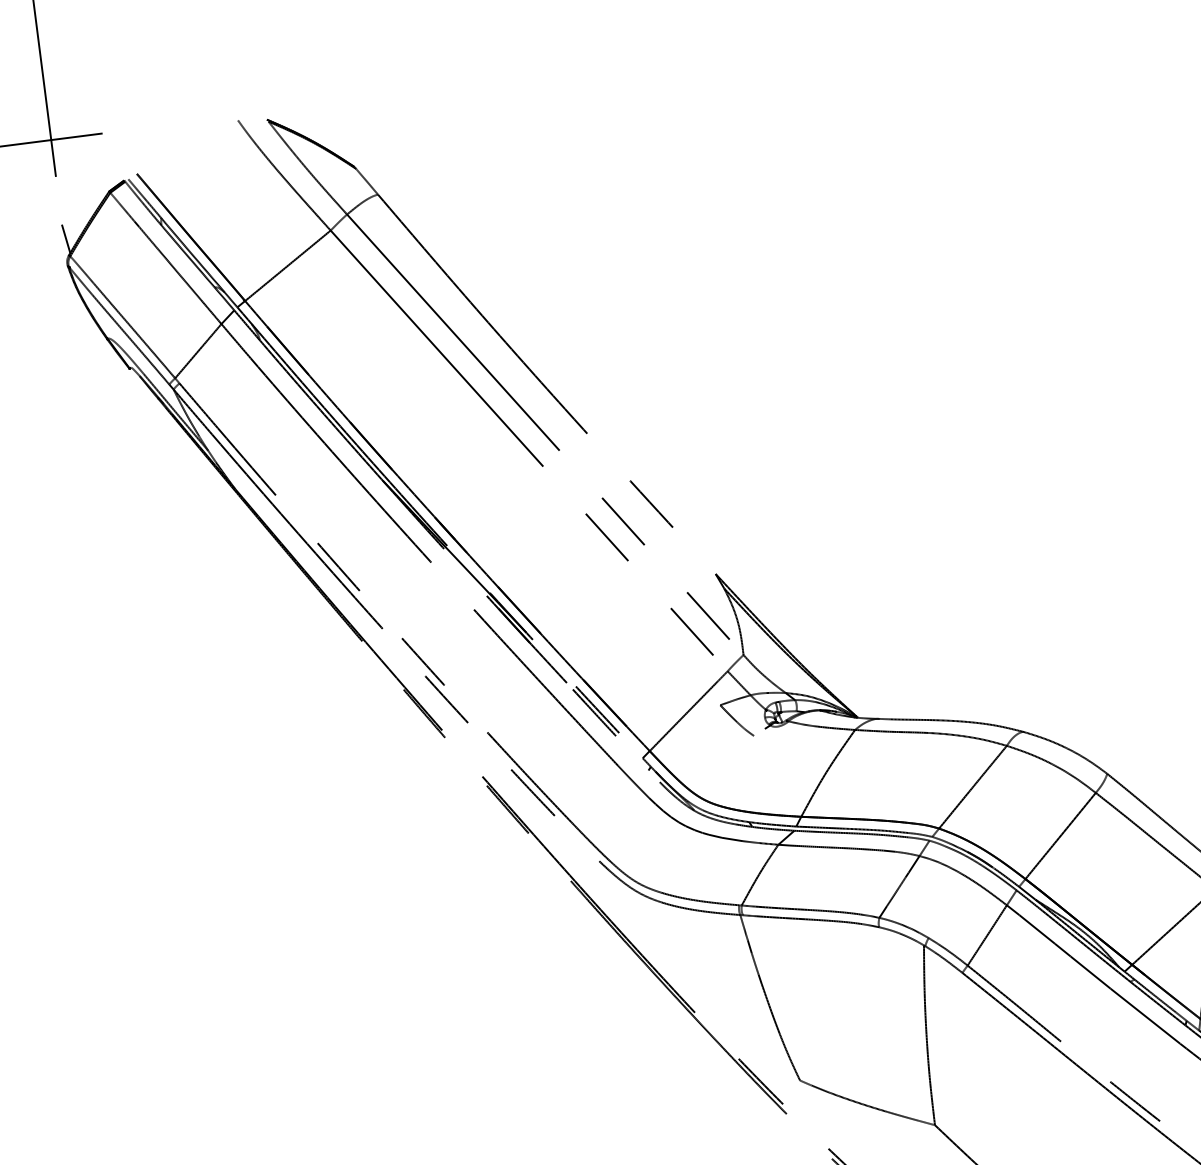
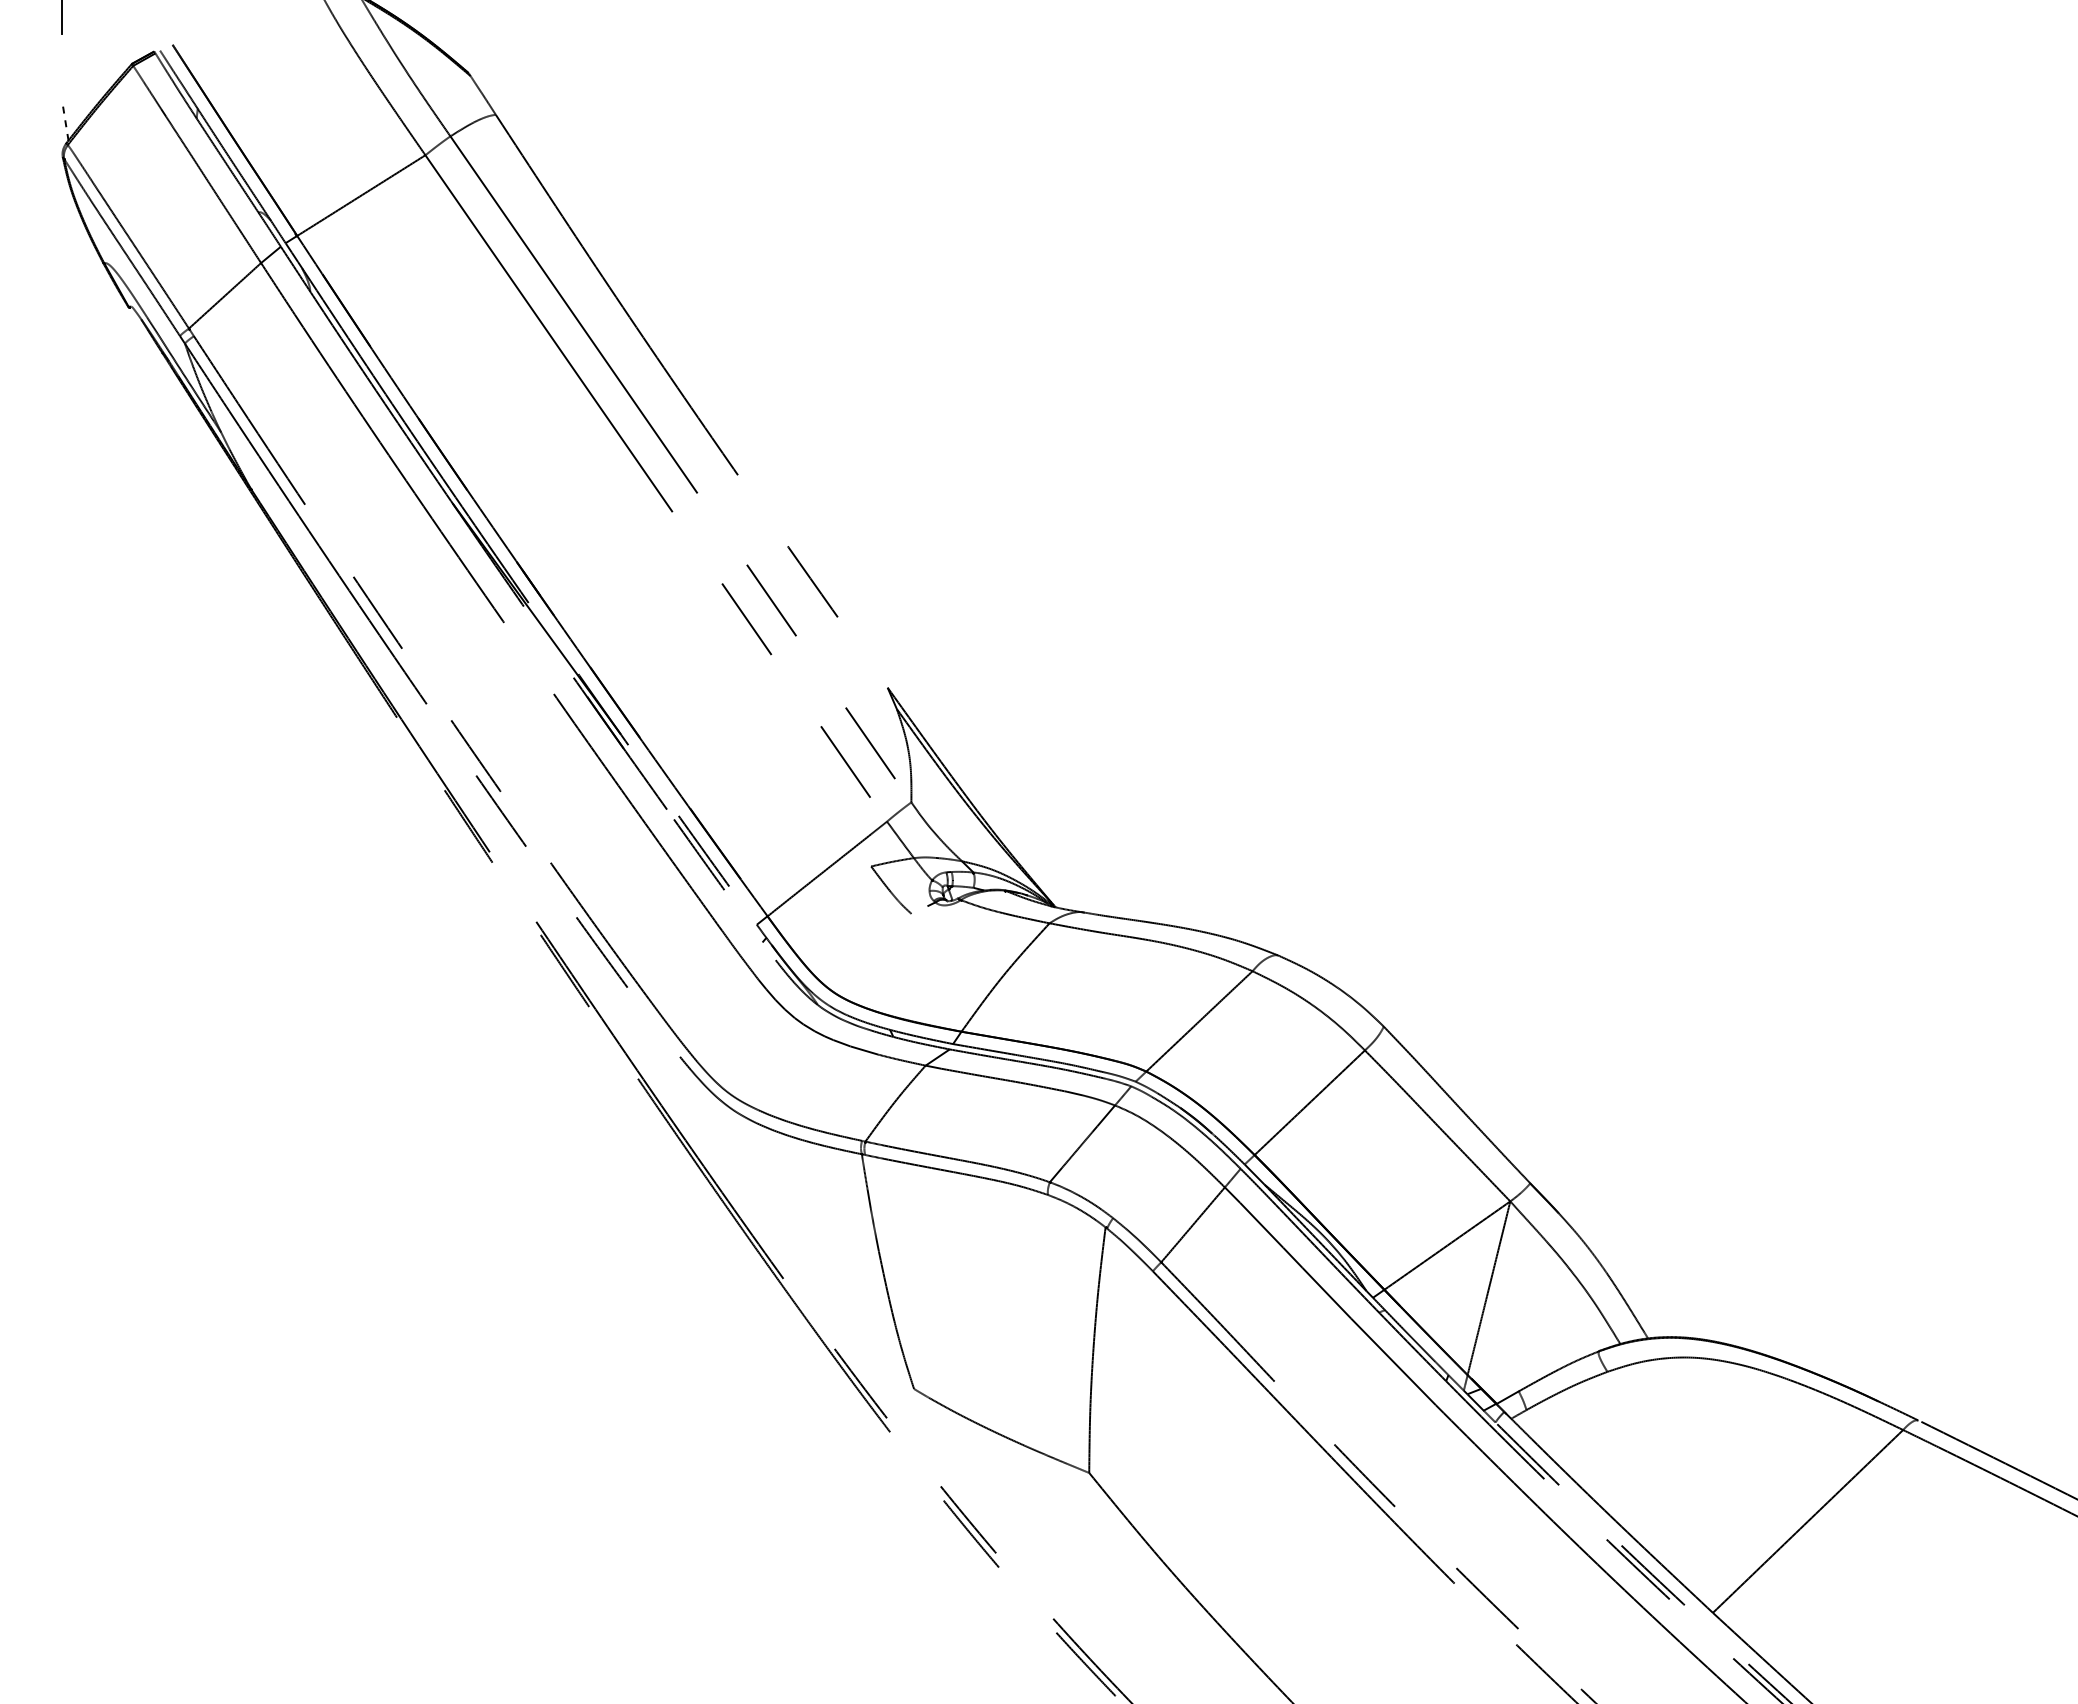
line: (66, 239) -> (65, 121), solid -> dashed

